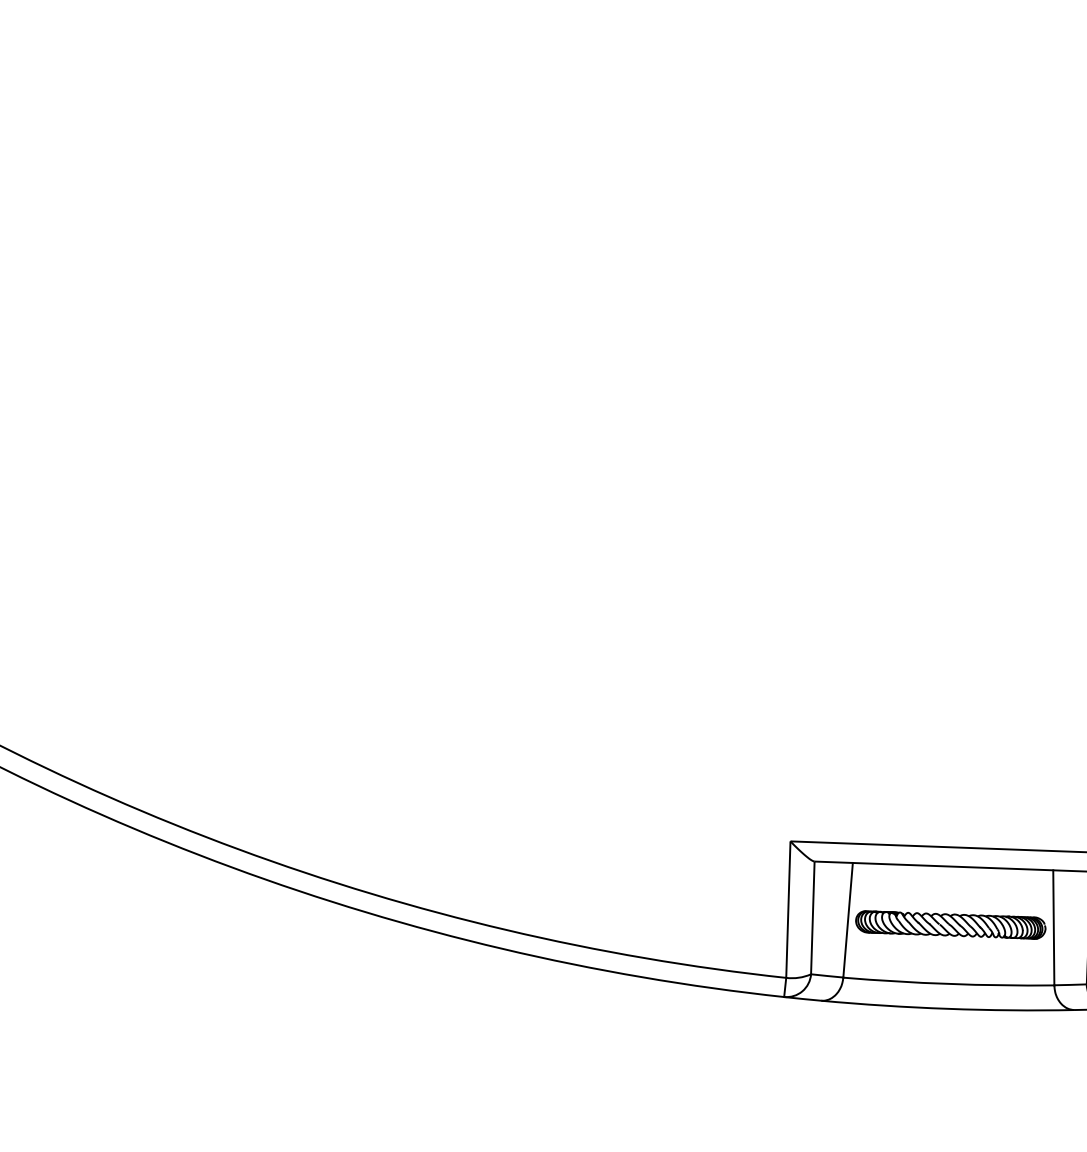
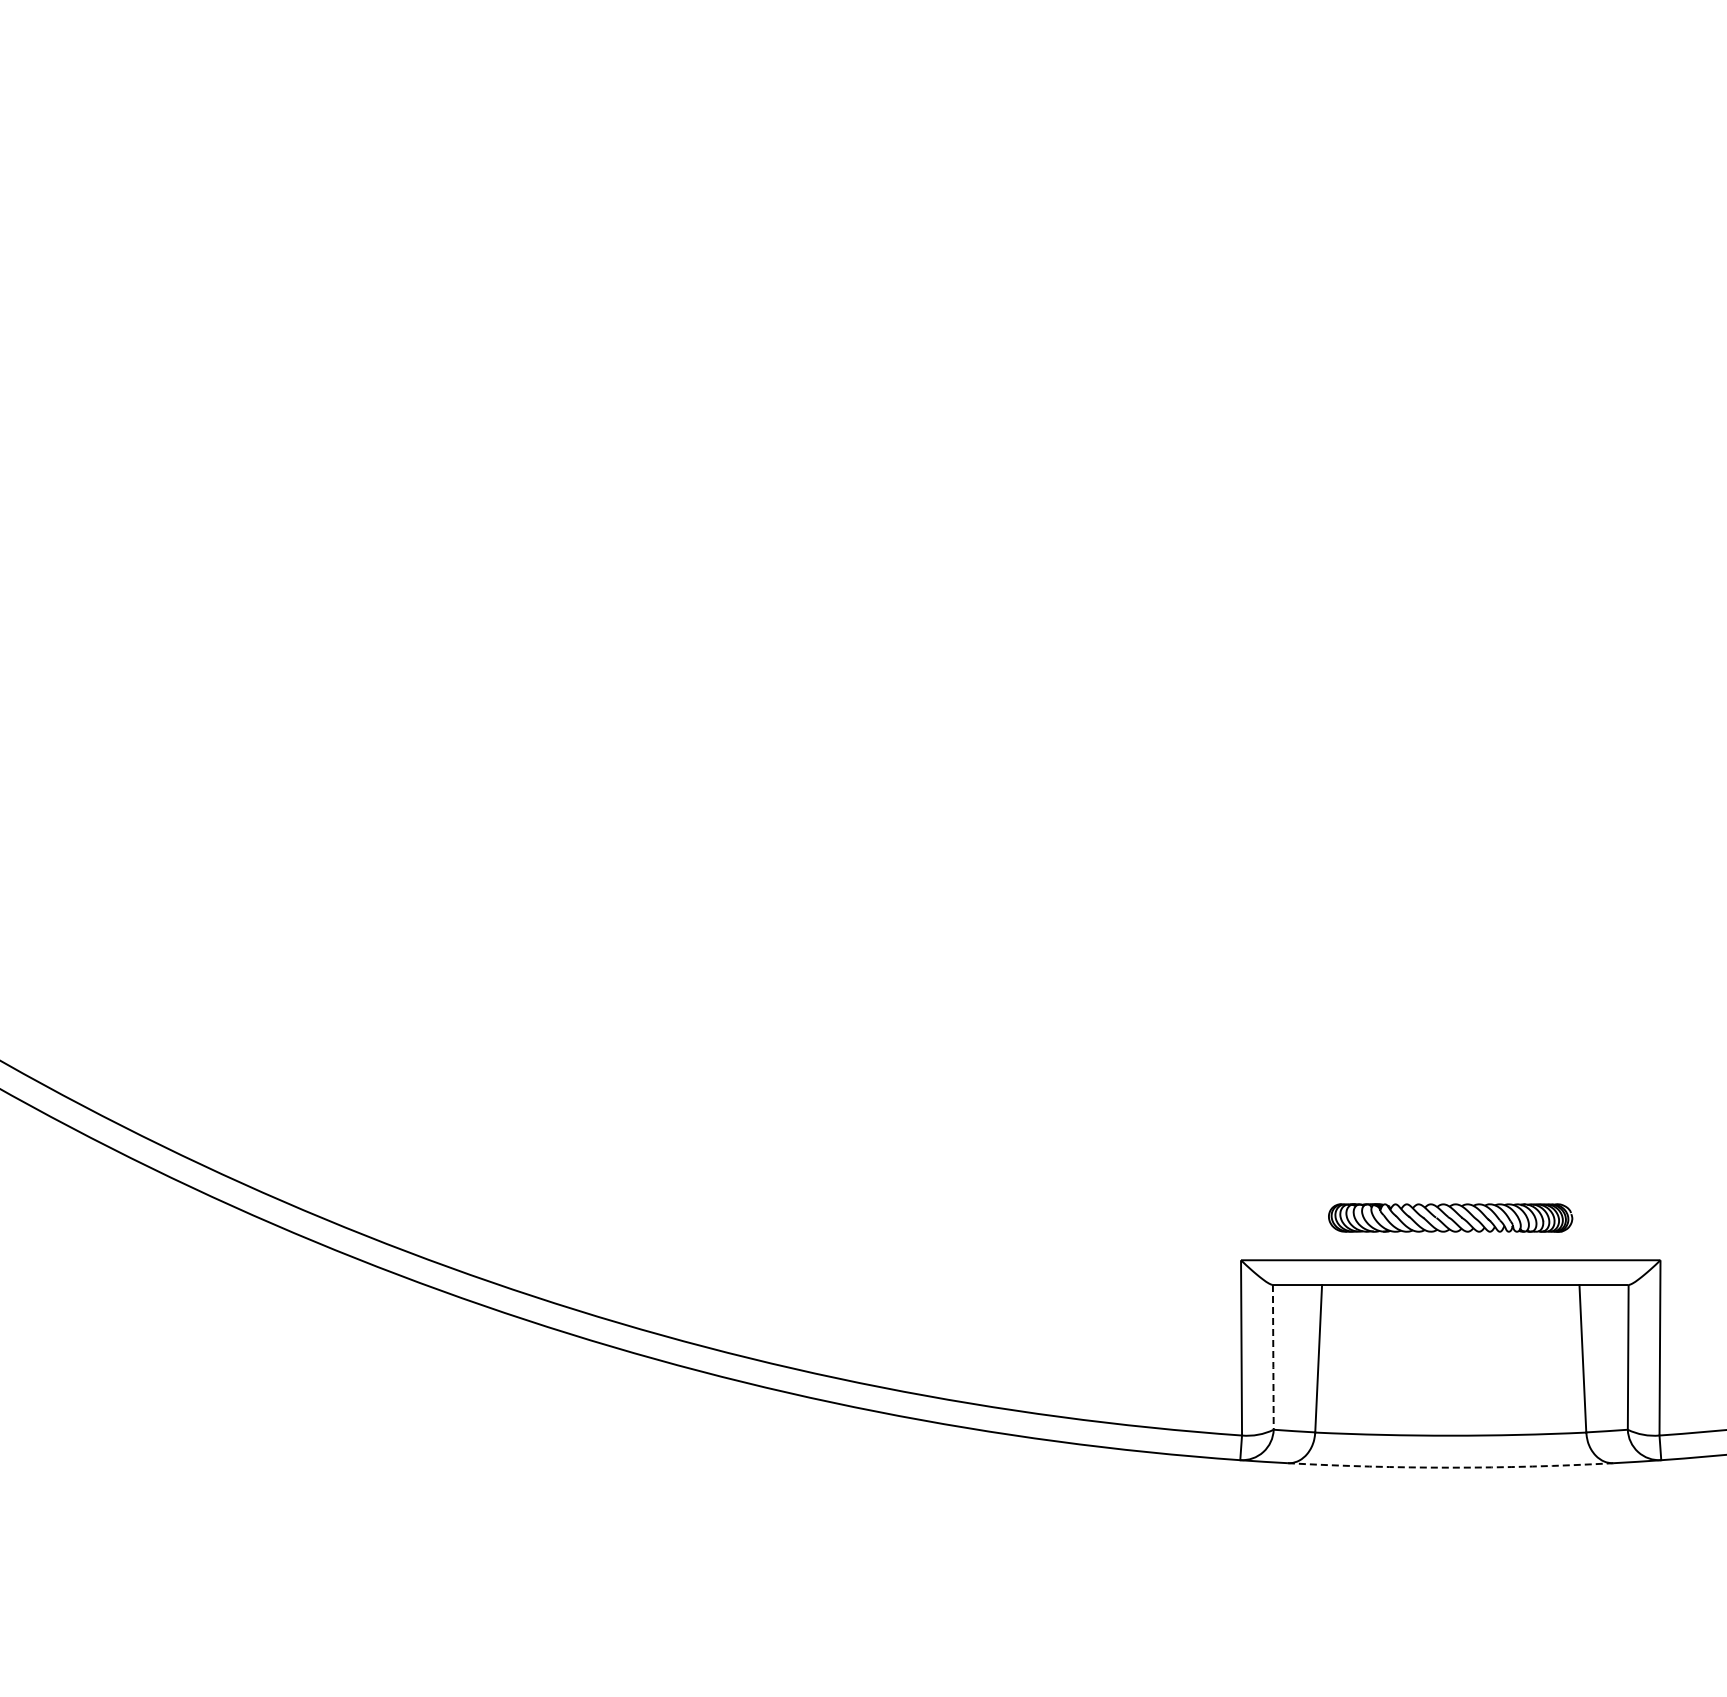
line: (812, 918) -> (1273, 1357), solid -> dashed
part: (950, 924) -> (1450, 1217), moved
arc: (947, 1008) -> (1450, 1467), solid -> dashed

